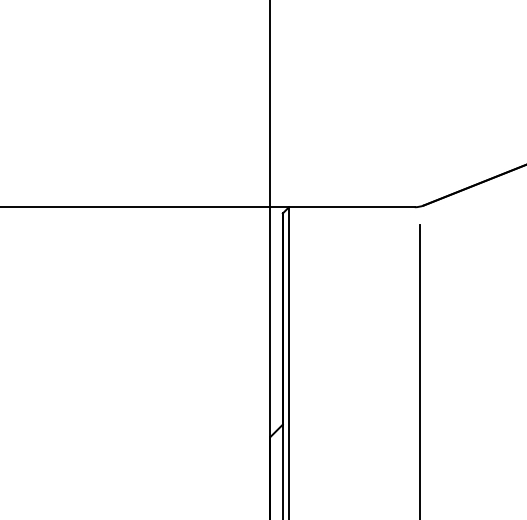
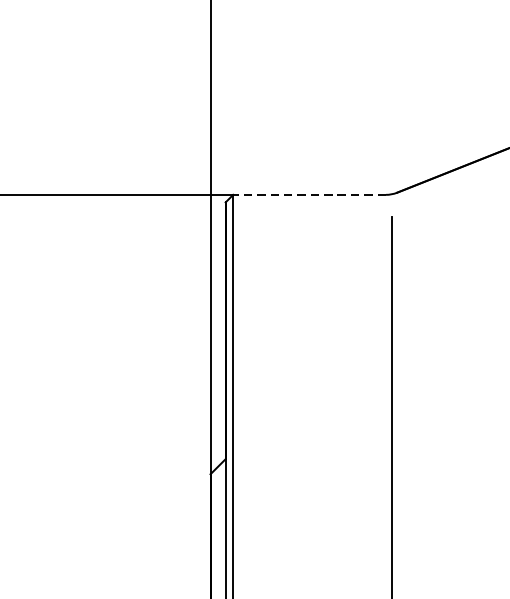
line: (351, 207) -> (309, 195), solid -> dashed

